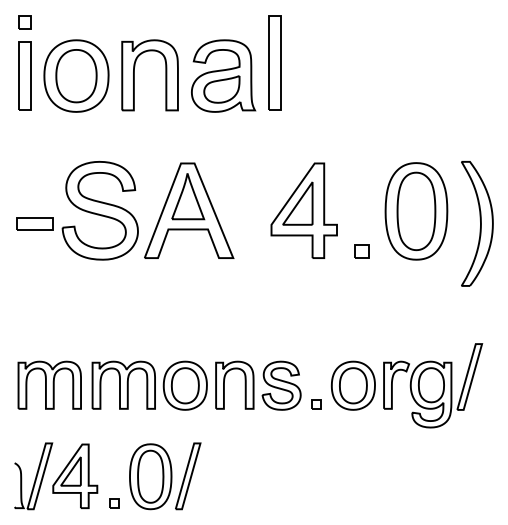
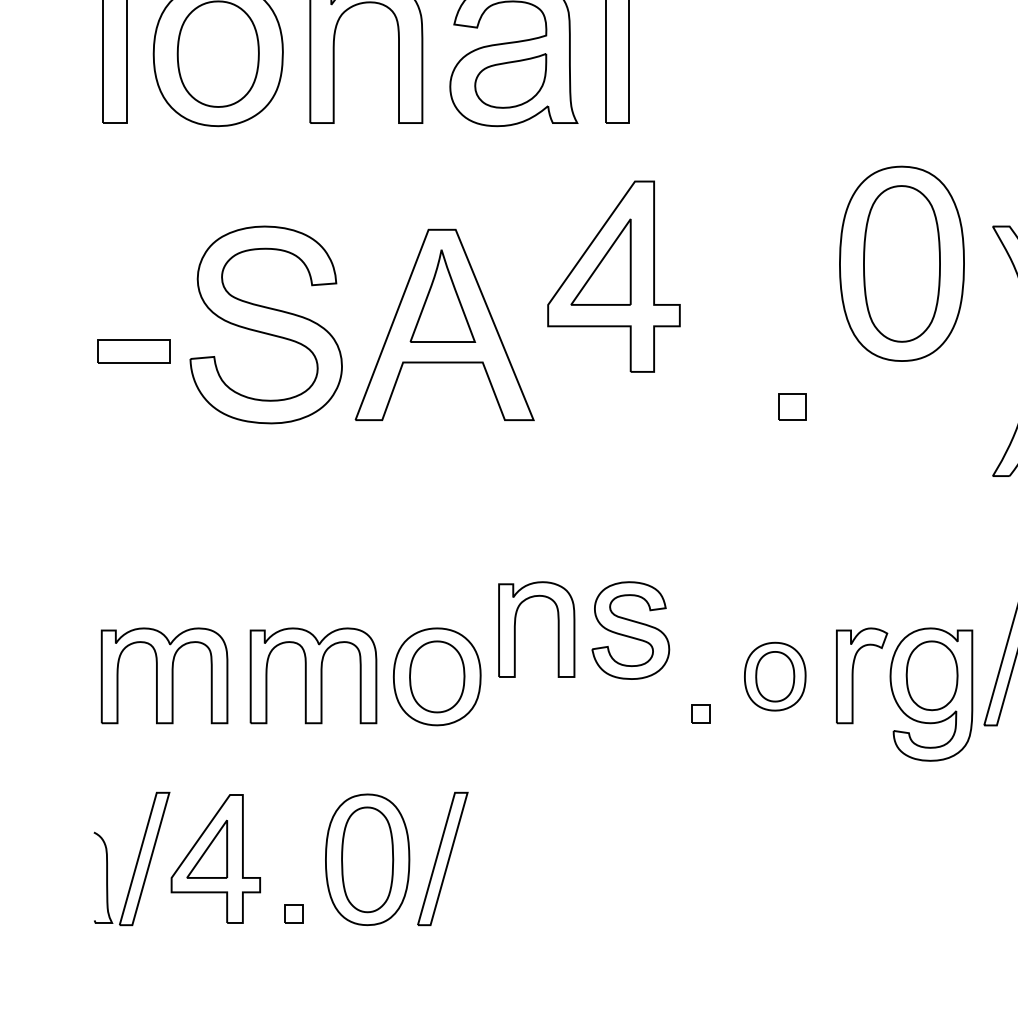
part: (303, 210) -> (612, 276), moved
part: (416, 211) -> (902, 264), moved
part: (258, 385) -> (584, 630), moved
part: (353, 385) -> (775, 676), size x0.7

